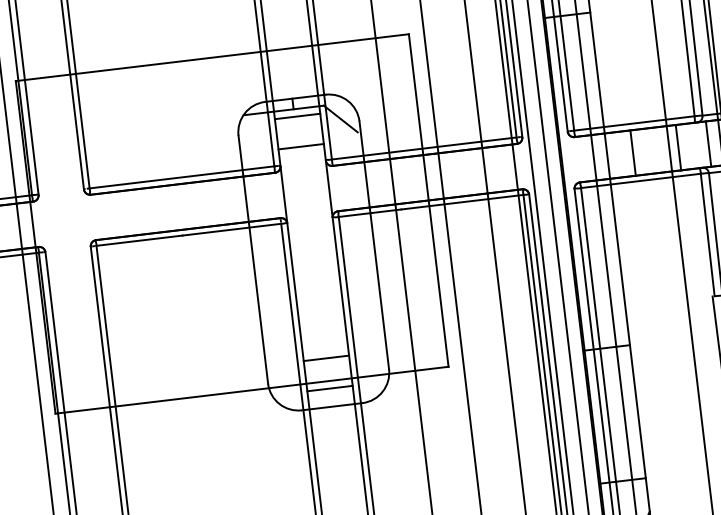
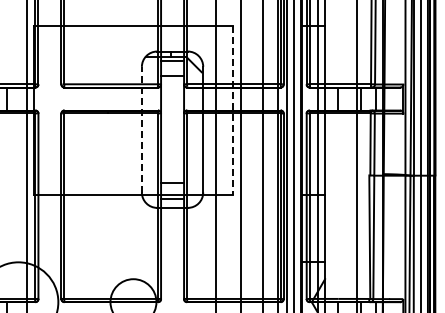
line: (429, 202) -> (233, 111), solid -> dashed
line: (252, 259) -> (141, 129), solid -> dashed

